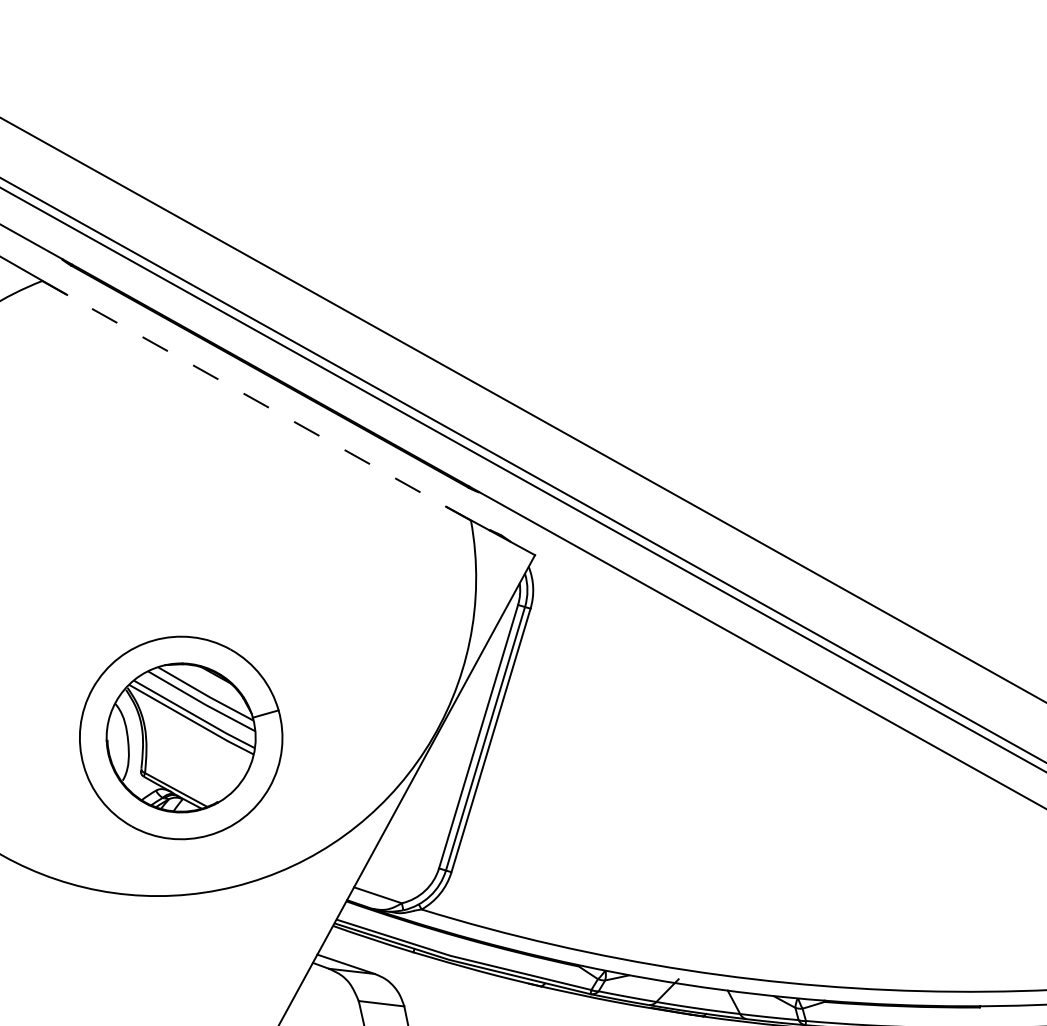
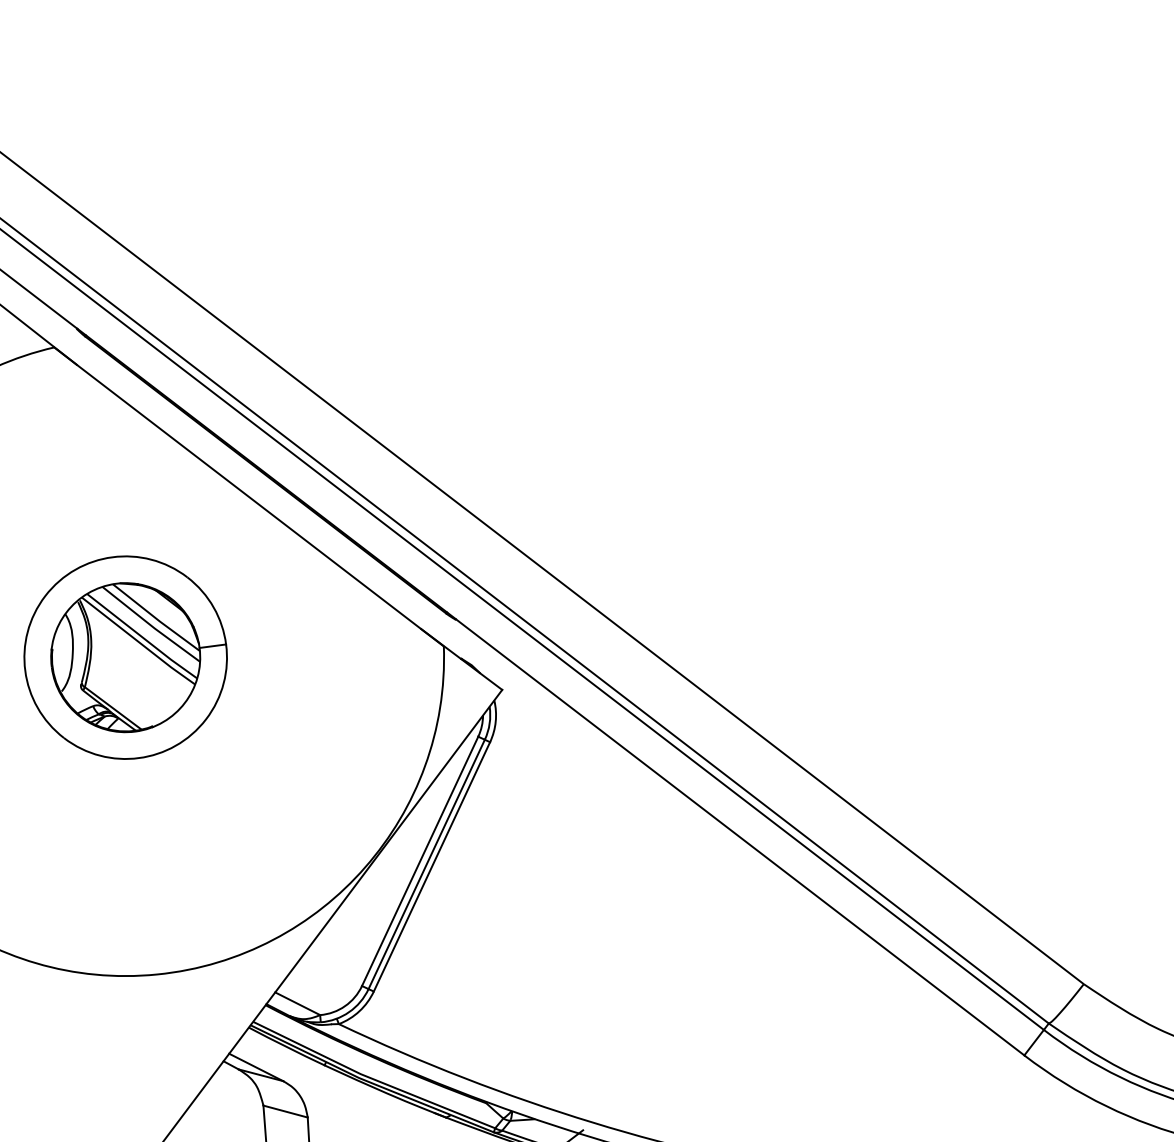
line: (257, 400) -> (249, 496), dashed -> solid
part: (180, 737) -> (125, 657), moved

